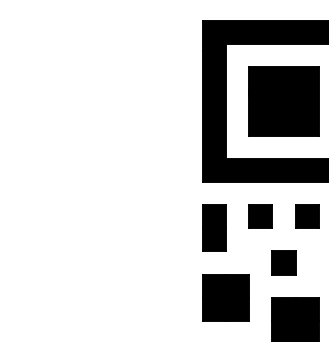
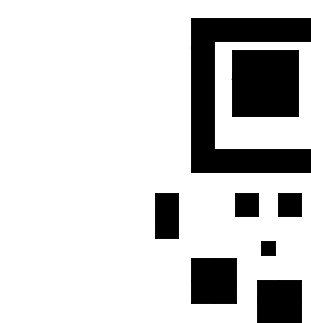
part: (282, 101) -> (264, 83), moved
part: (214, 228) -> (166, 215), moved
part: (284, 263) -> (268, 248), size x0.6

